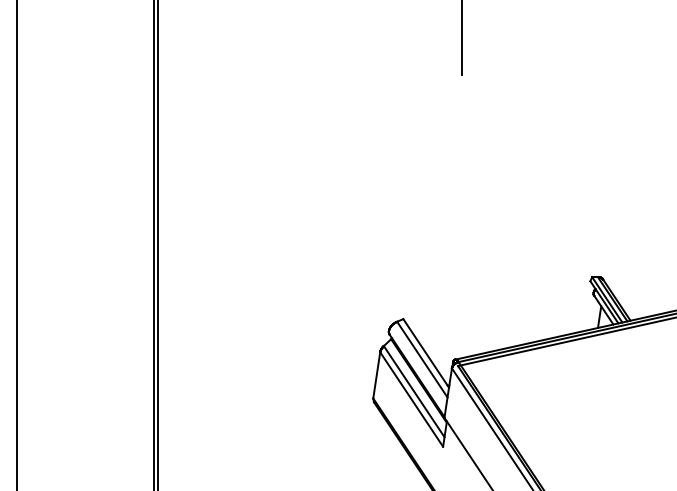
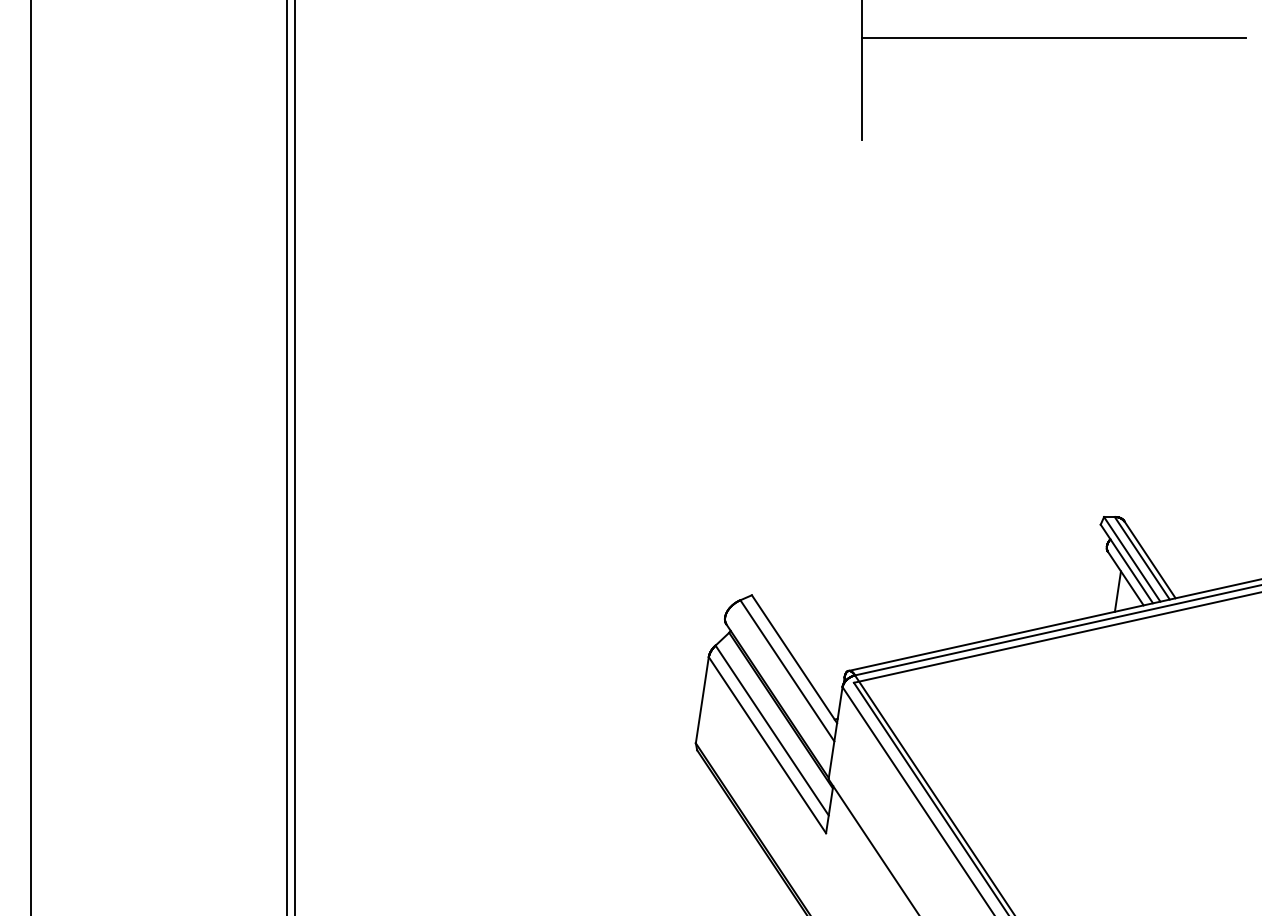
line: (565, 20) -> (1054, 38), added

